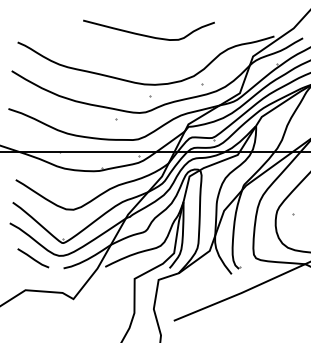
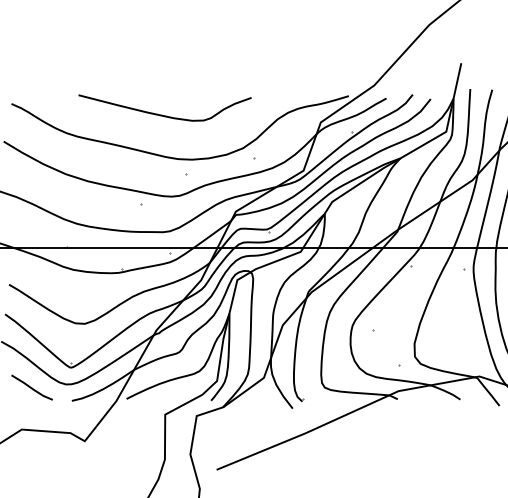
curve: (147, 35) -> (162, 114), moved

